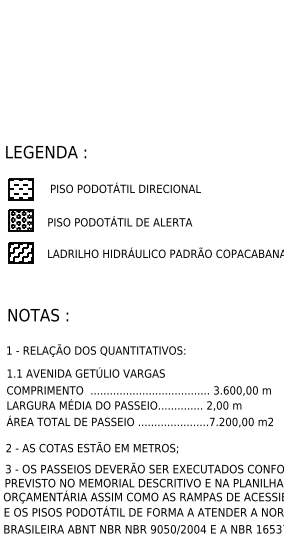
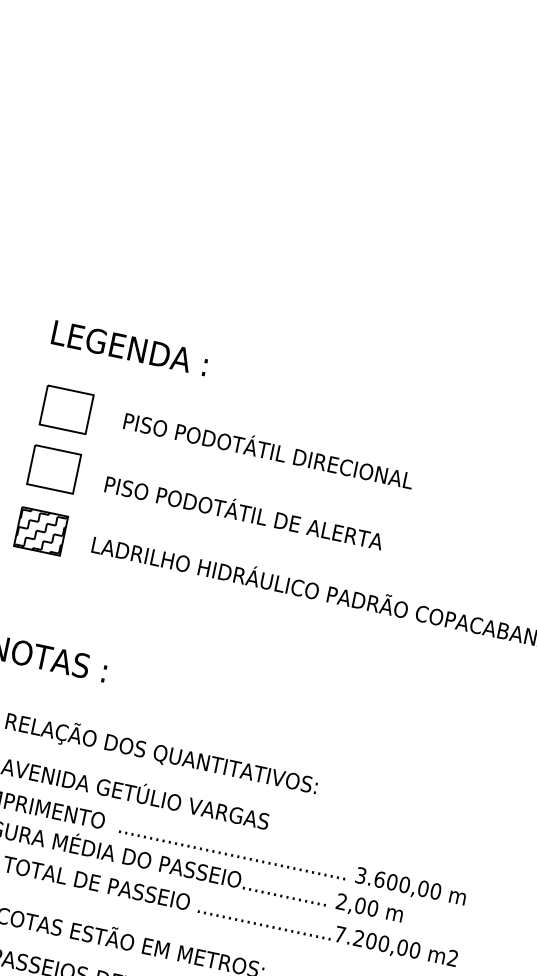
hatch: (21, 189) -> (67, 410), removed
hatch: (20, 220) -> (53, 469), removed

